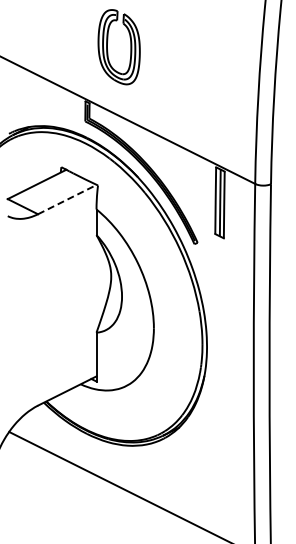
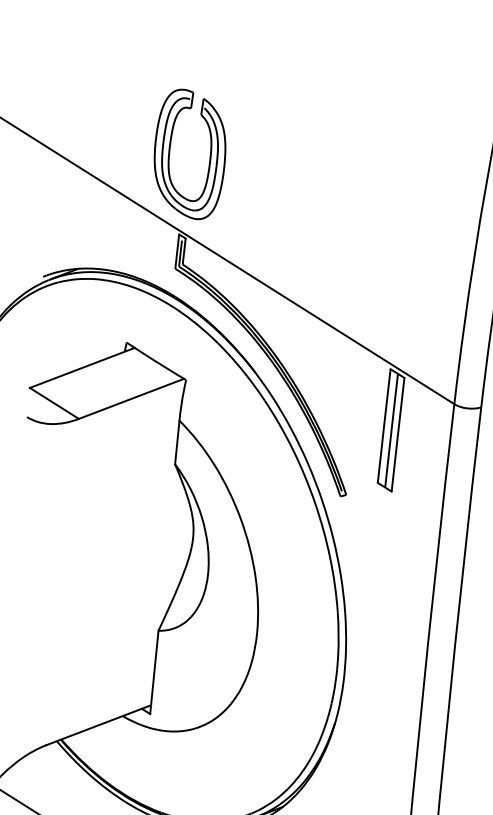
part: (108, 51) -> (171, 159), moved
line: (67, 199) -> (131, 398), dashed -> solid

